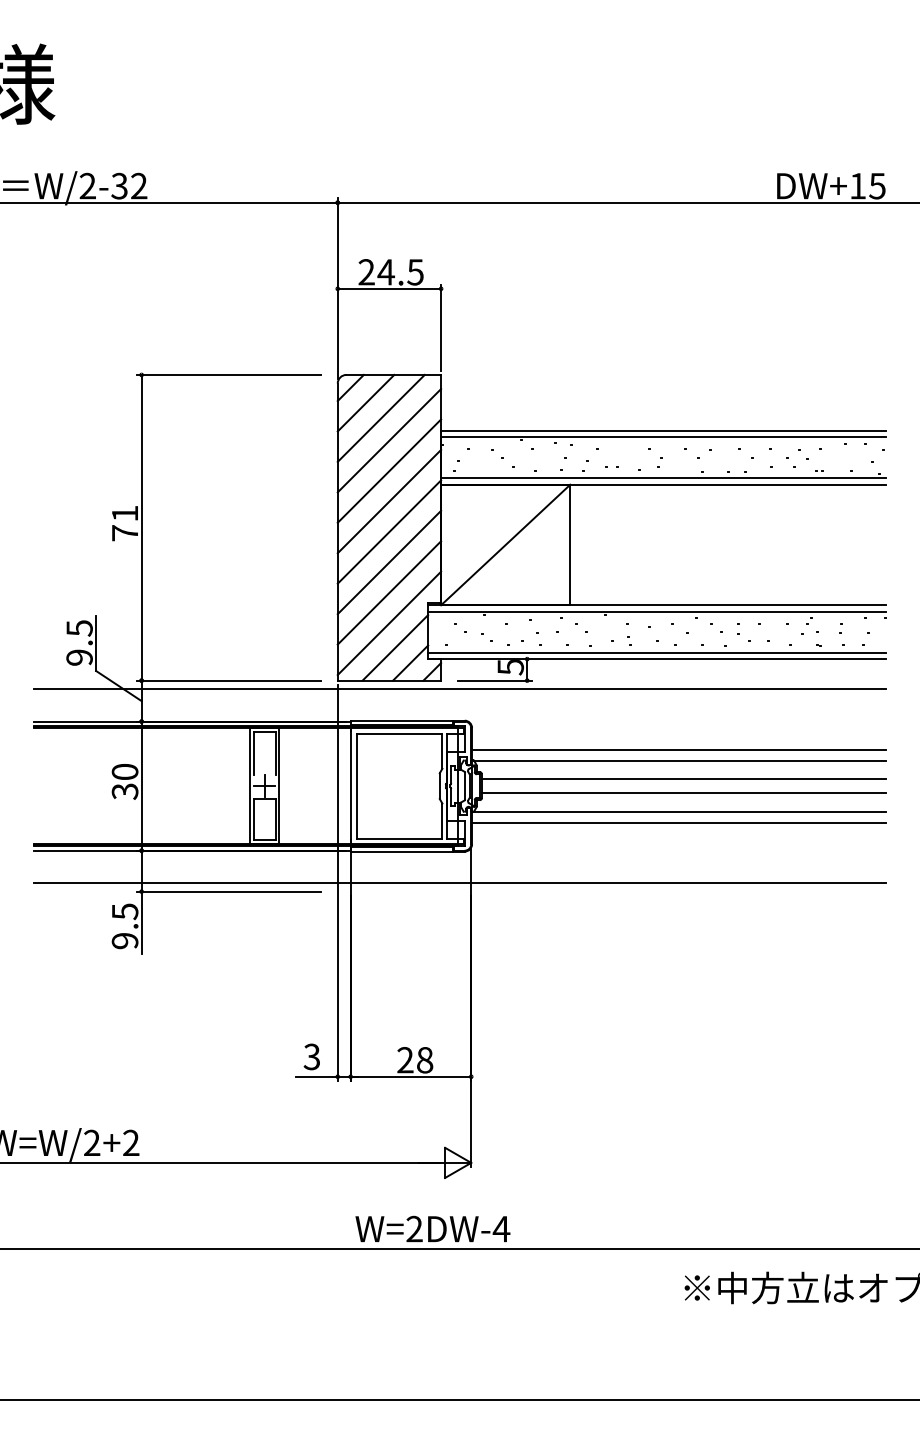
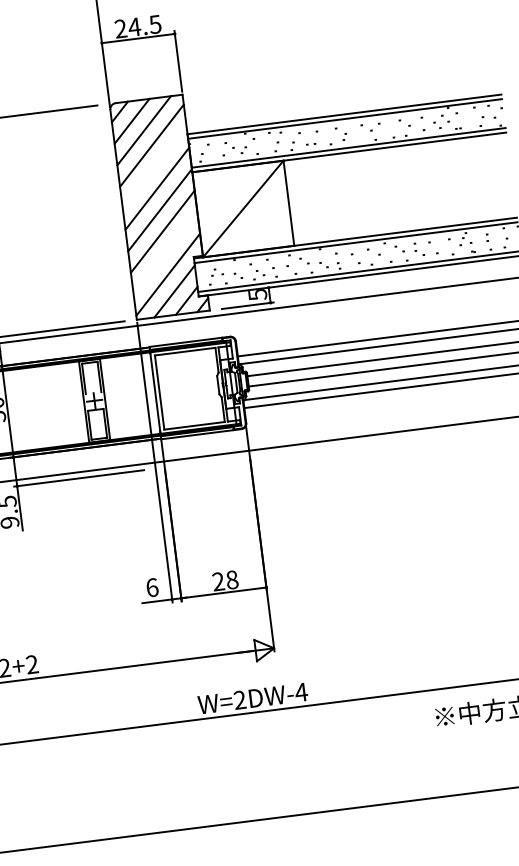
line: (389, 470) -> (154, 166), removed
line: (389, 592) -> (165, 252), removed
text: (311, 1056) -> (151, 587), 3 -> 6

